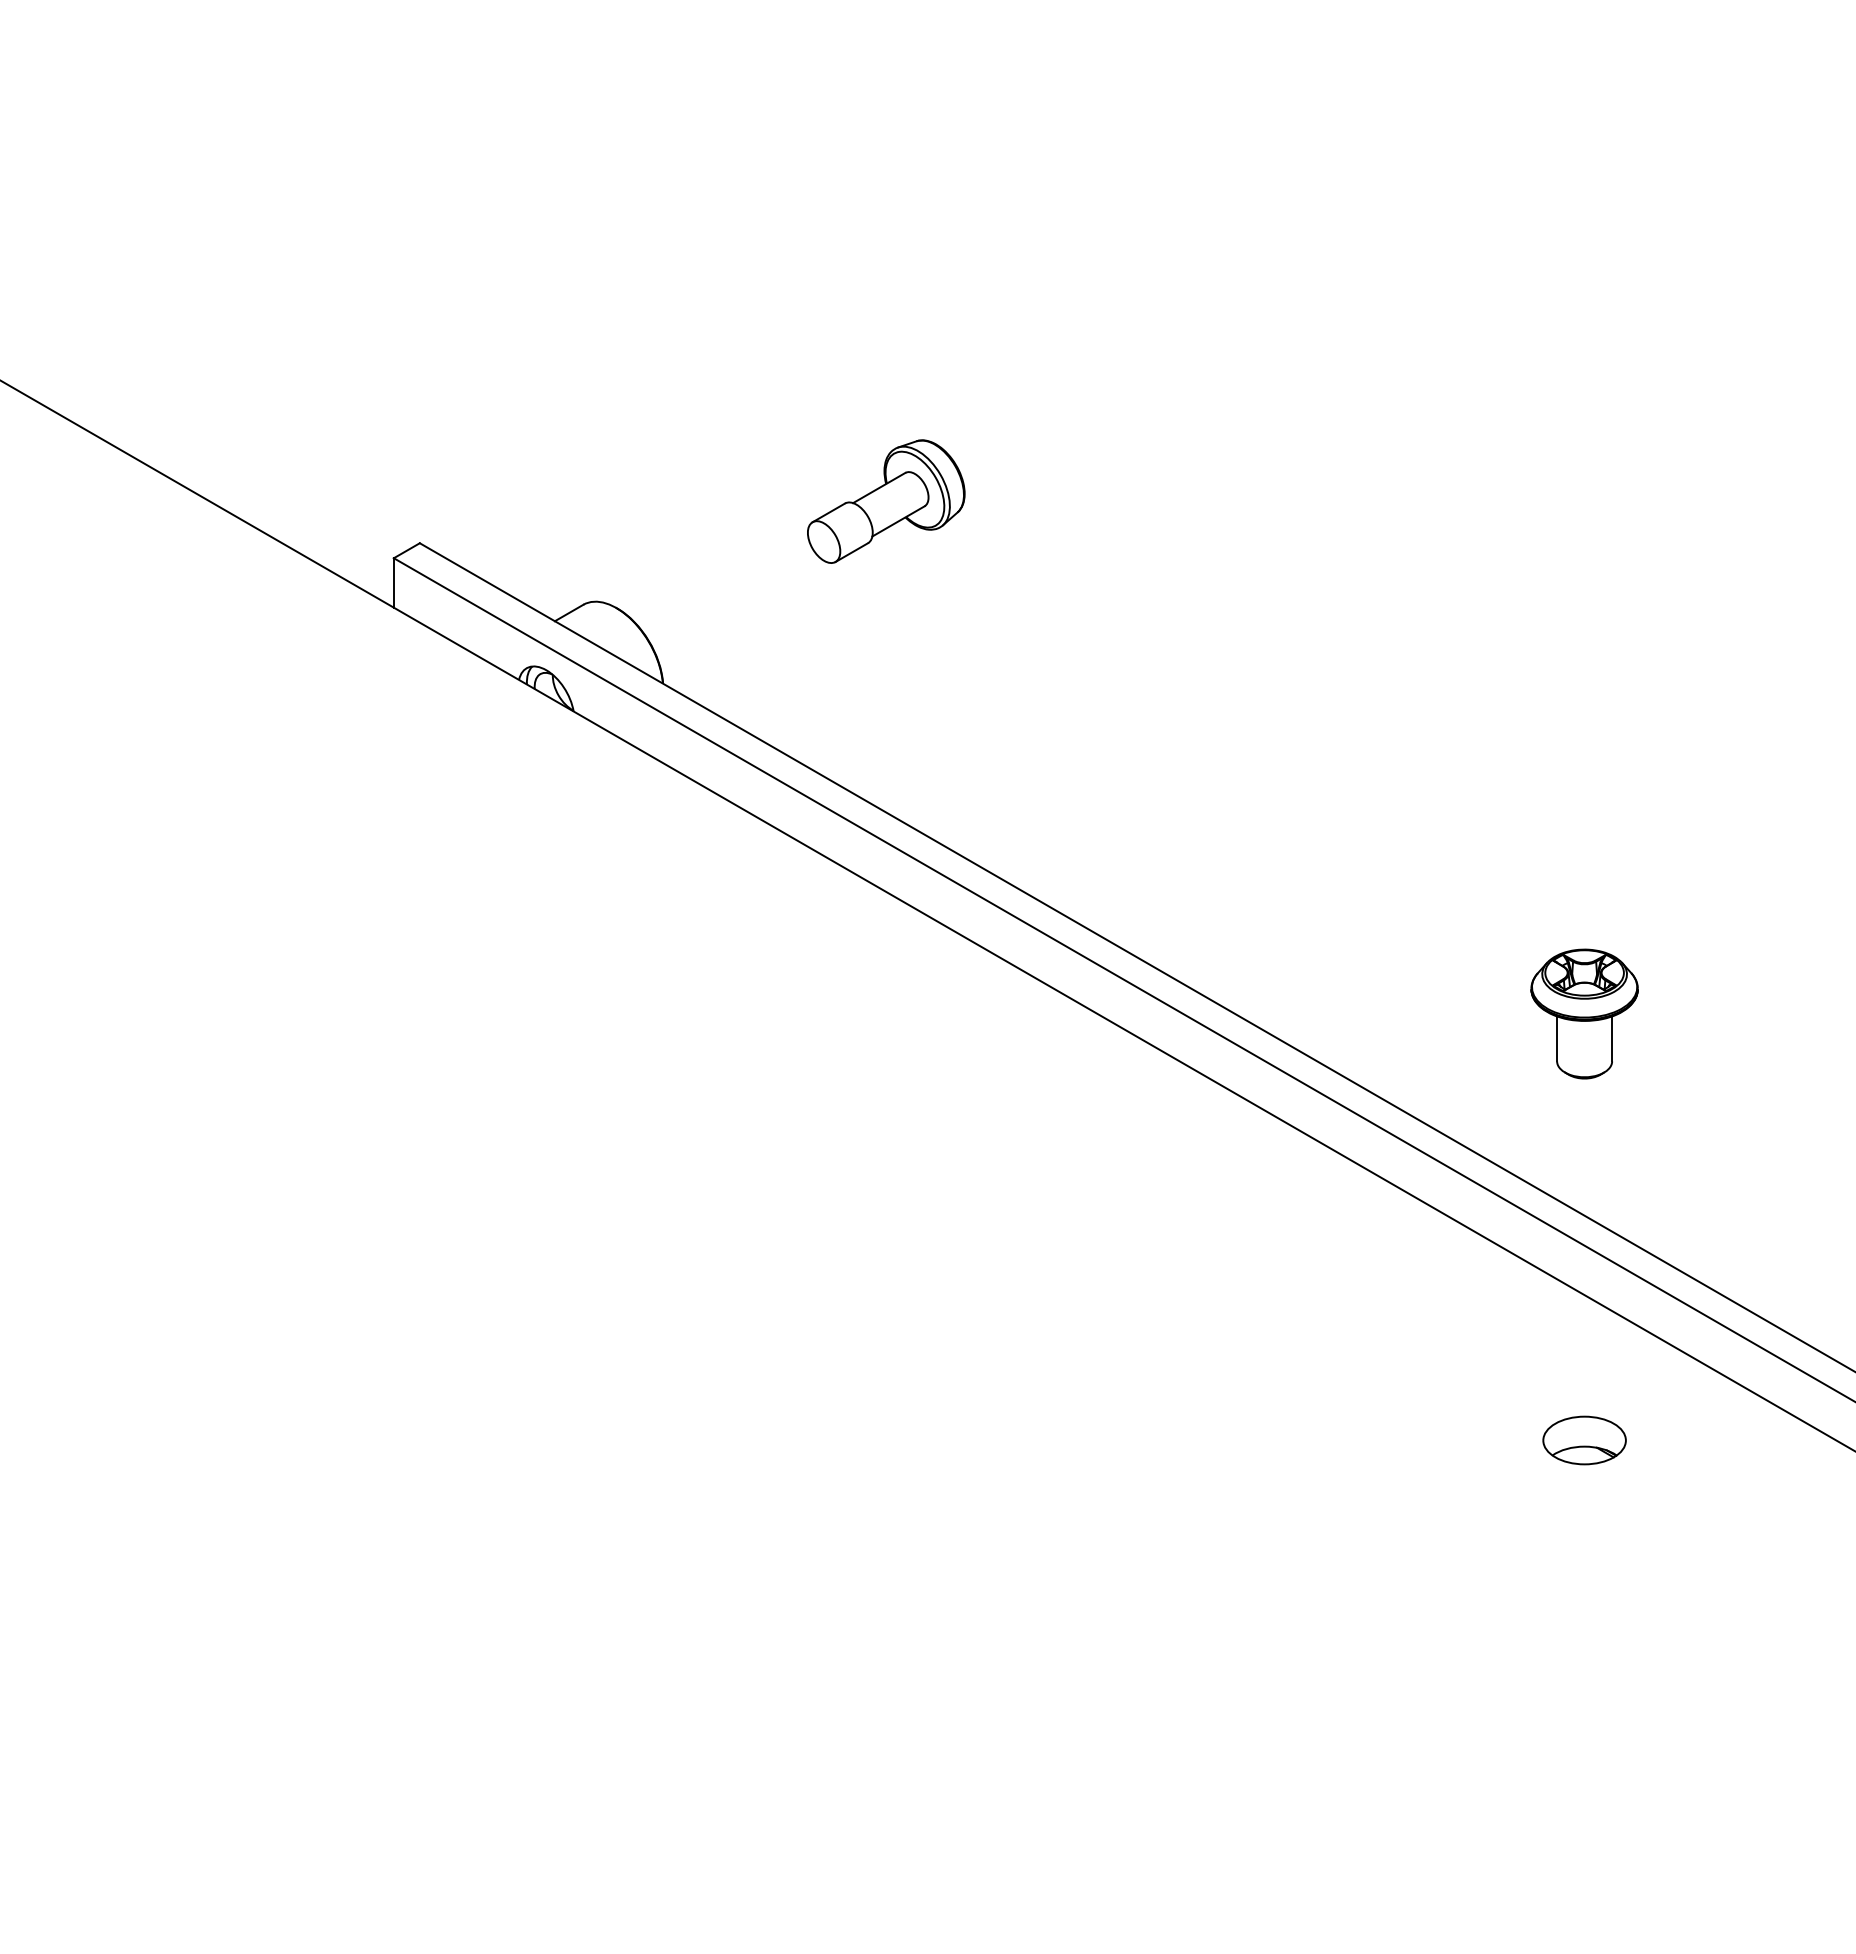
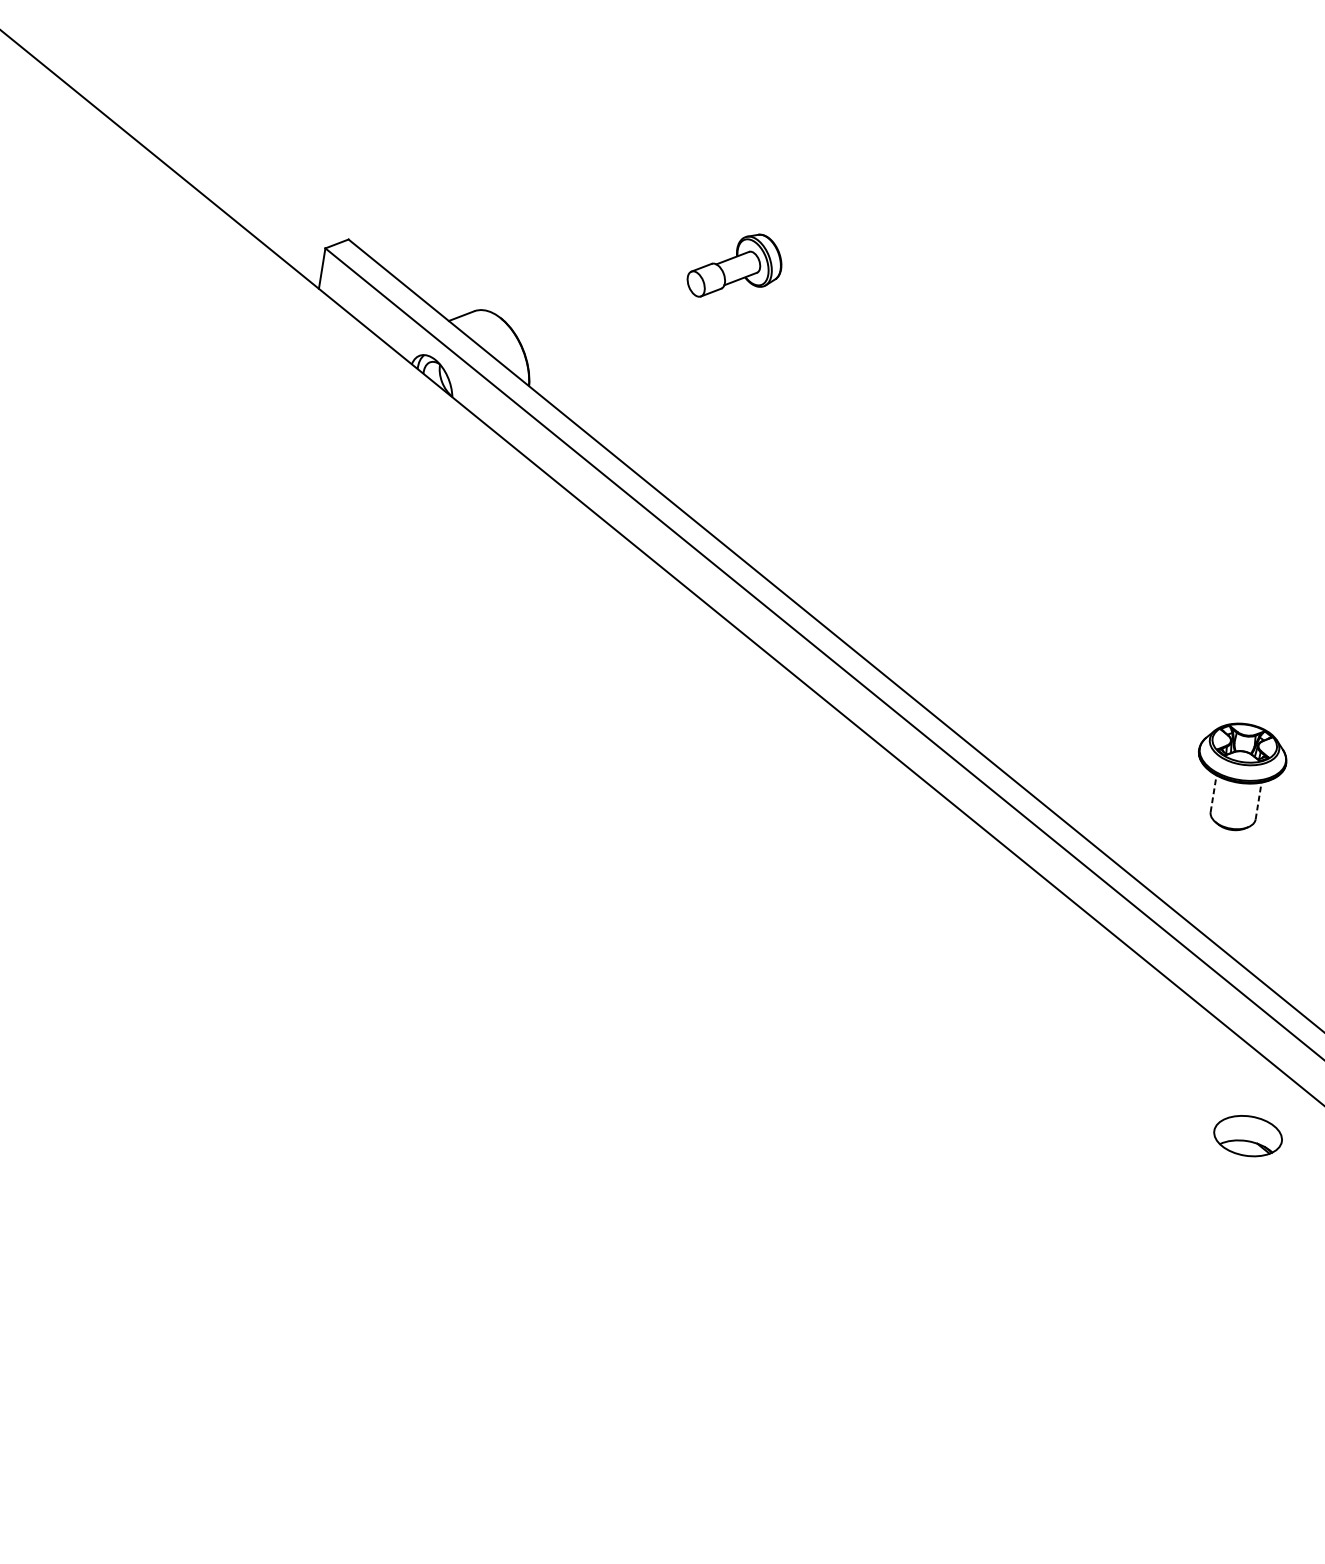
part: (886, 501) -> (735, 266), size x0.7
line: (1557, 1038) -> (1213, 793), solid -> dashed
line: (1612, 1038) -> (1258, 800), solid -> dashed
part: (1584, 1440) -> (1248, 1136), moved

